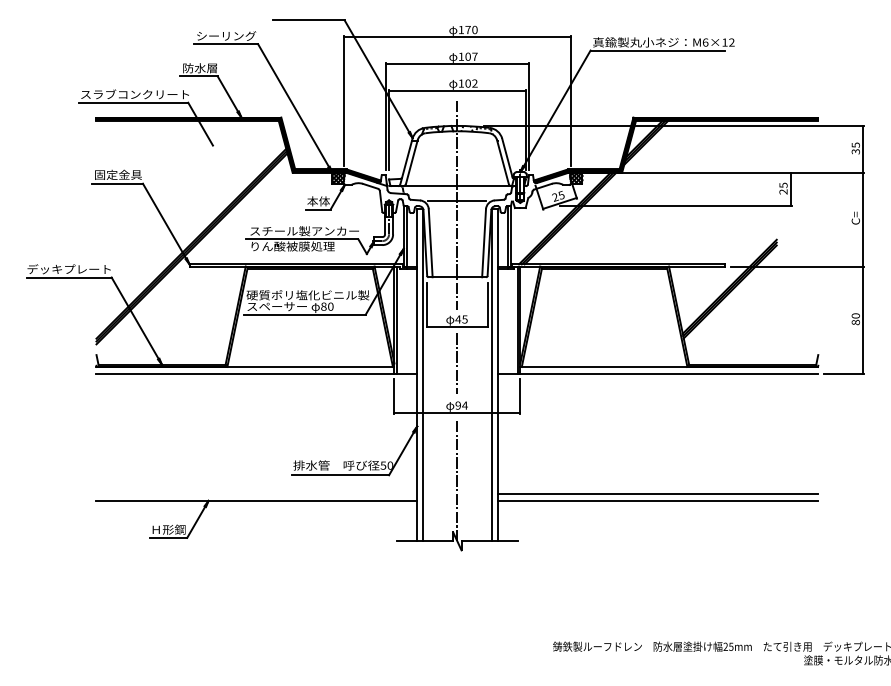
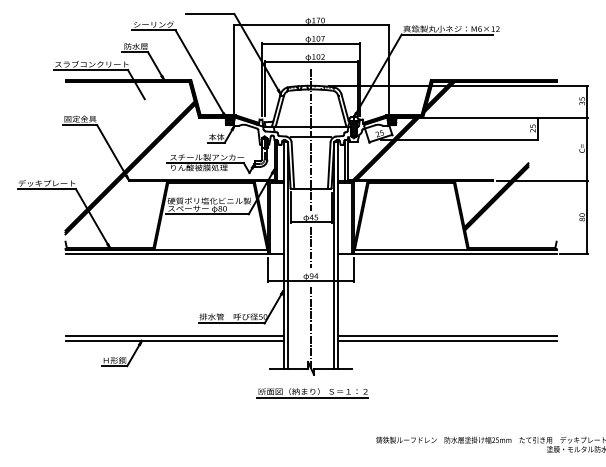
line: (256, 494) -> (174, 336), added
part: (459, 578) -> (312, 393), added

